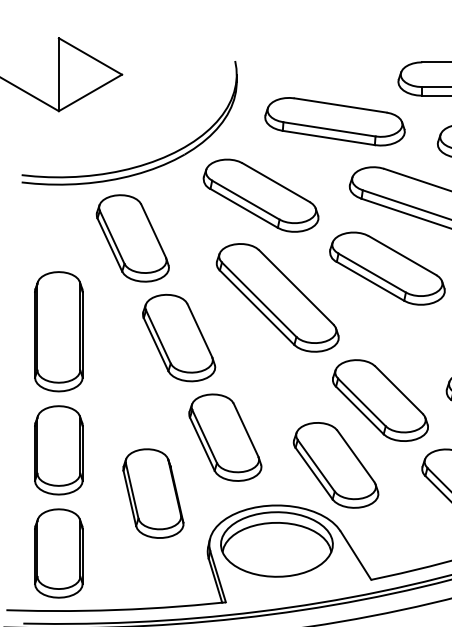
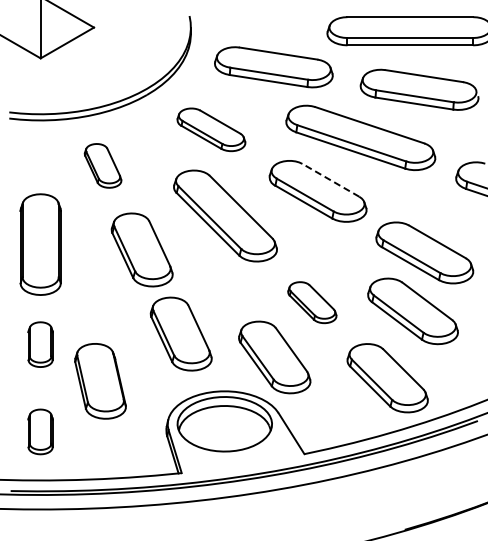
part: (261, 195) -> (211, 129), size x0.7
part: (132, 238) -> (102, 165), size x0.6
line: (402, 255) -> (330, 180), solid -> dashed
part: (380, 400) -> (312, 302), size x0.6
part: (58, 450) -> (40, 344), size x0.6
part: (153, 493) -> (100, 381), moved
part: (58, 553) -> (40, 431), size x0.6

